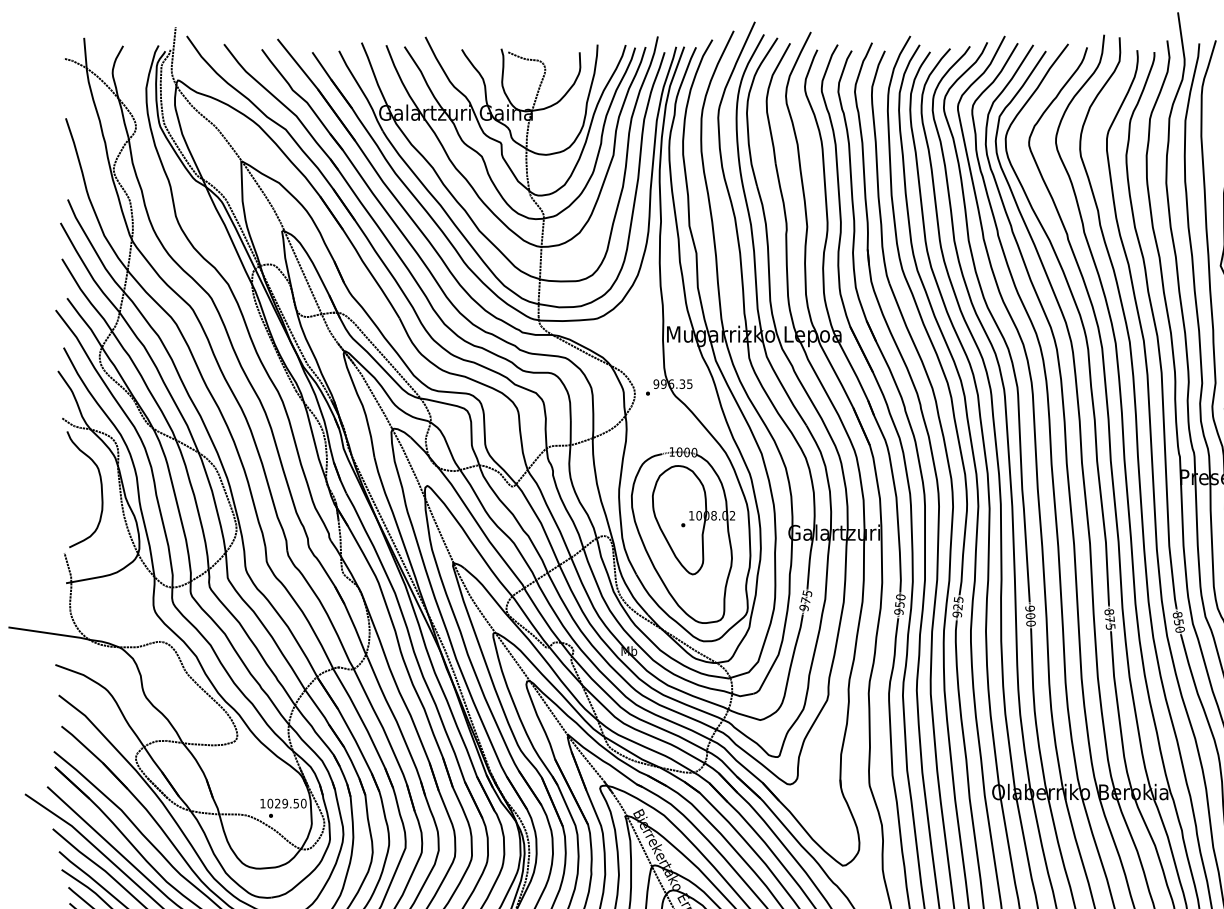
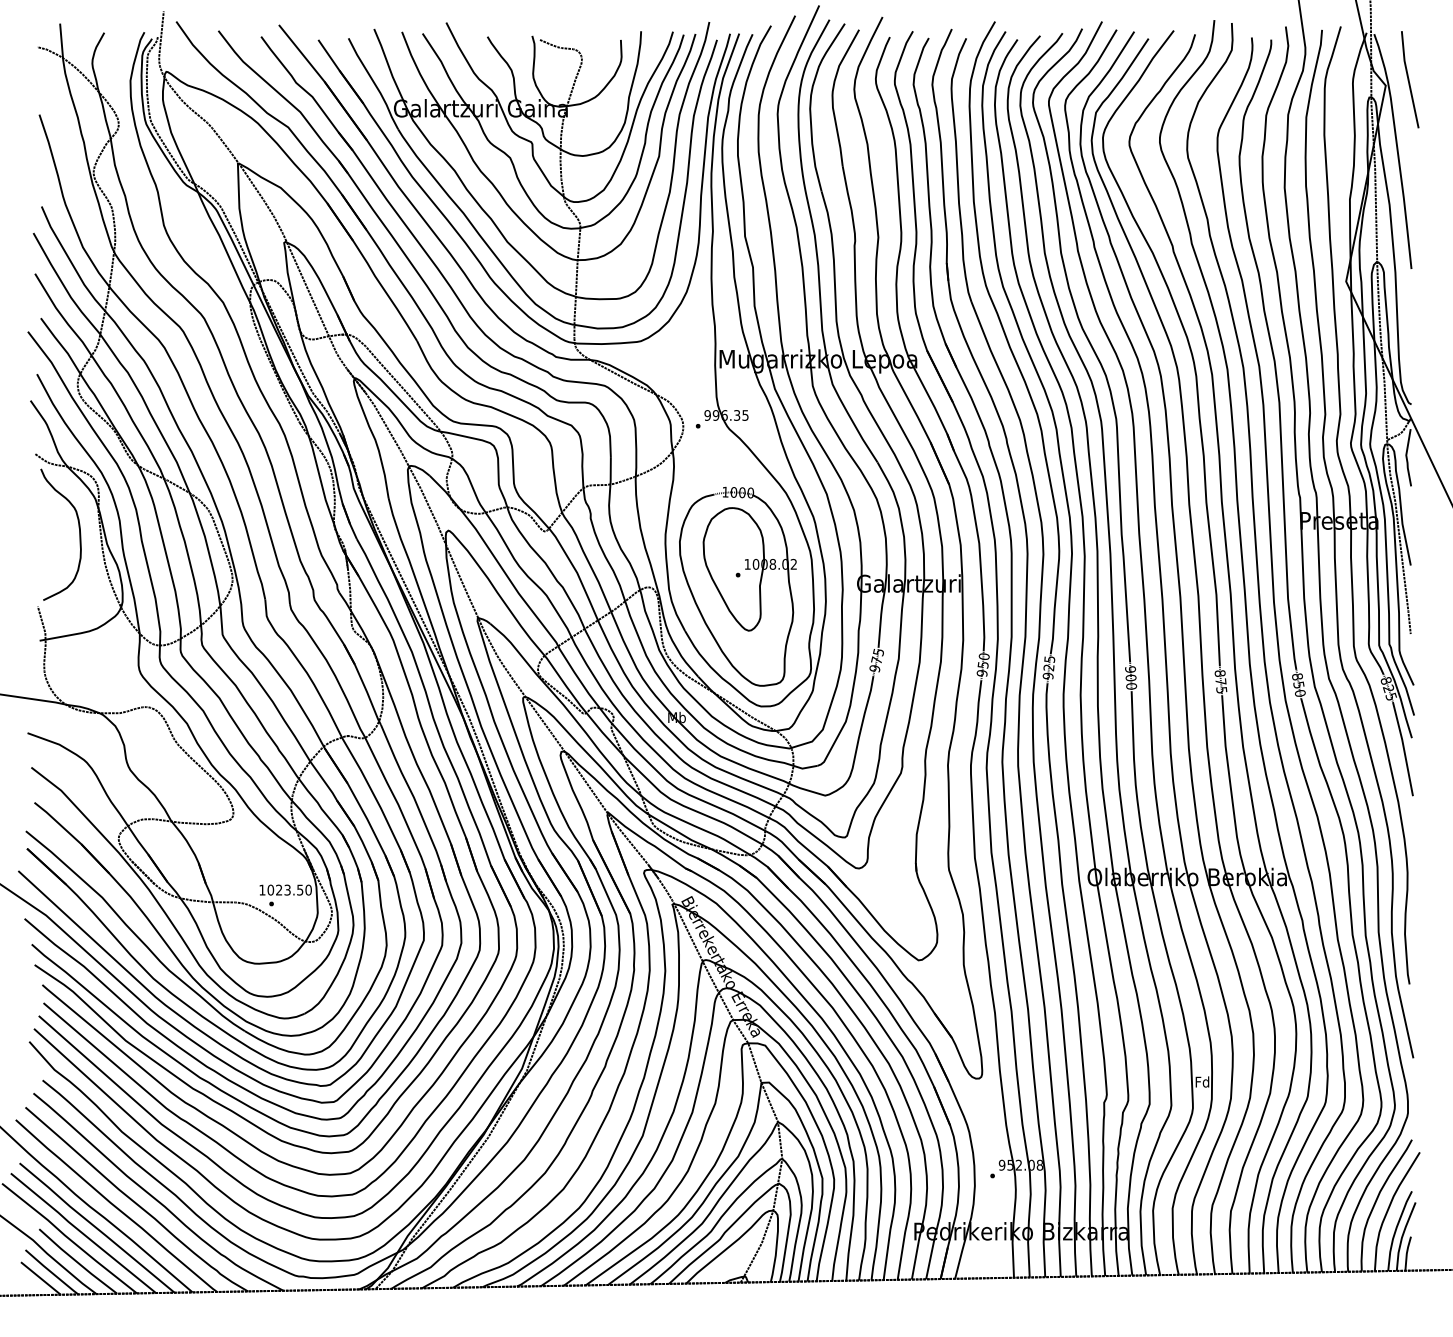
text: (285, 803) -> (287, 889), 1029.50 -> 1023.50

